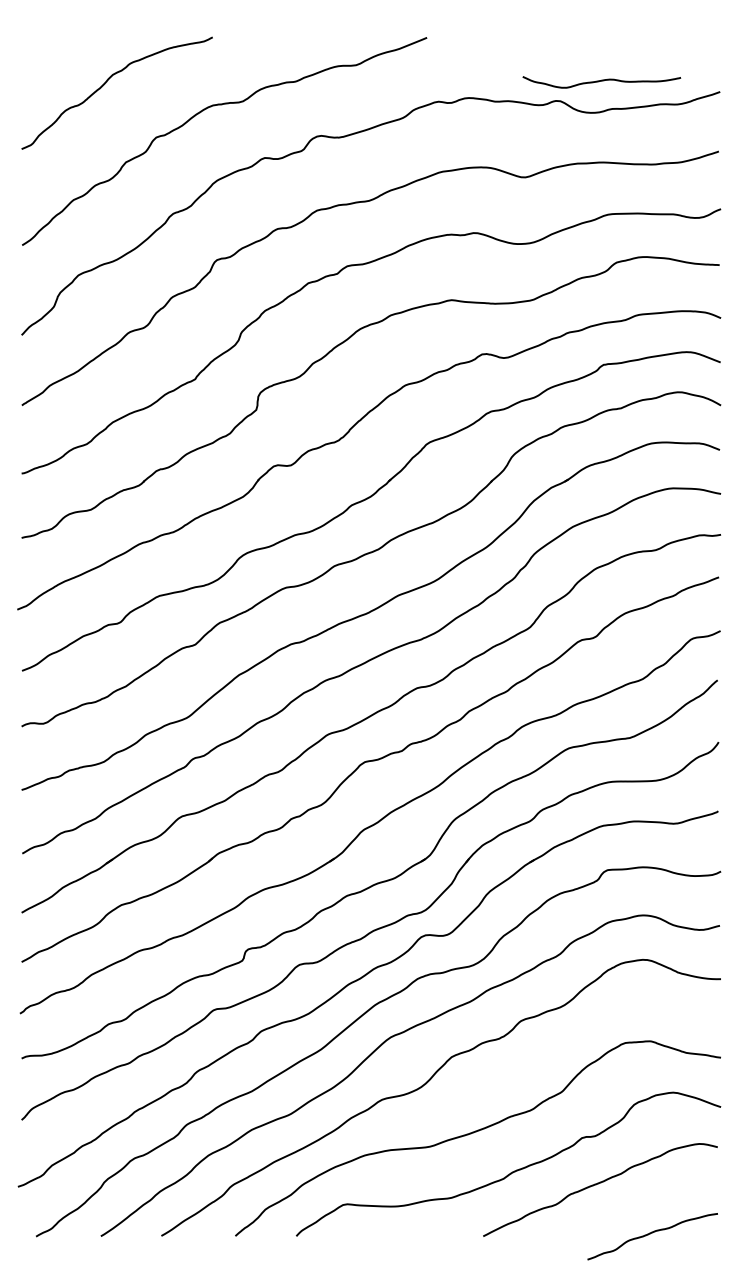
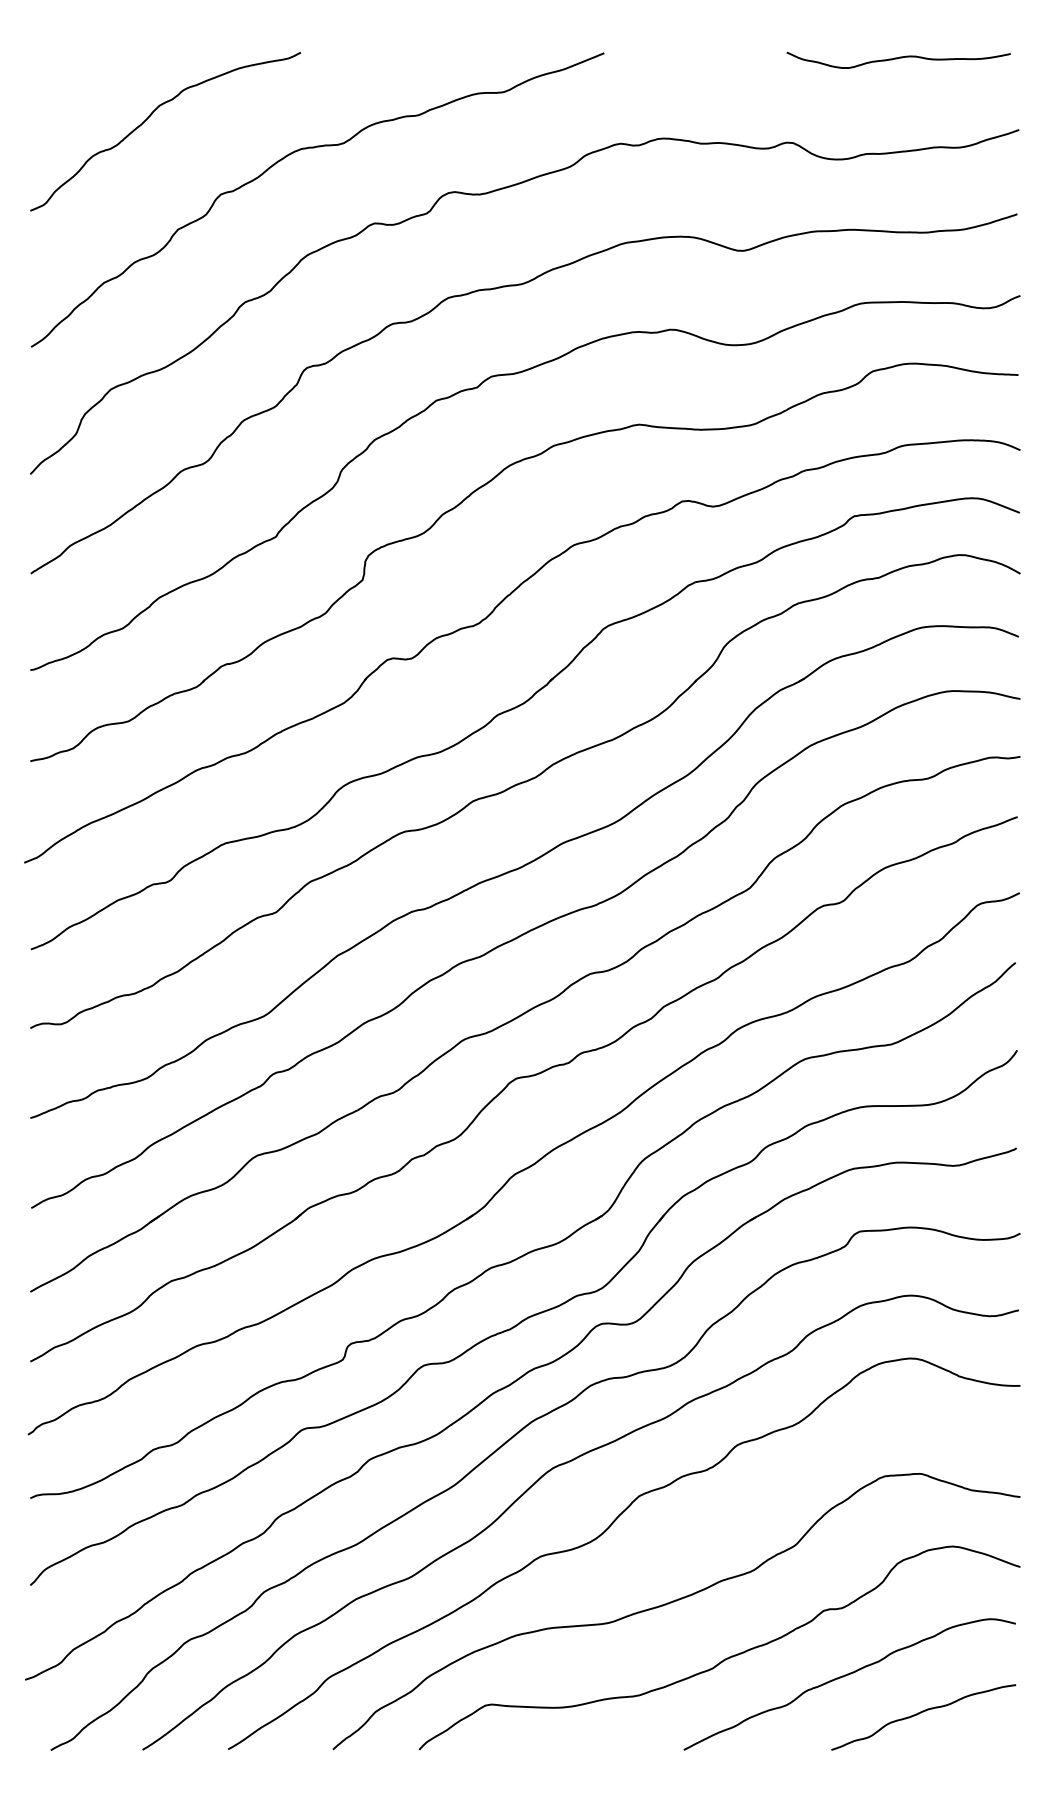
curve: (601, 81) -> (898, 58), moved
curve: (651, 1233) -> (921, 1713), moved

